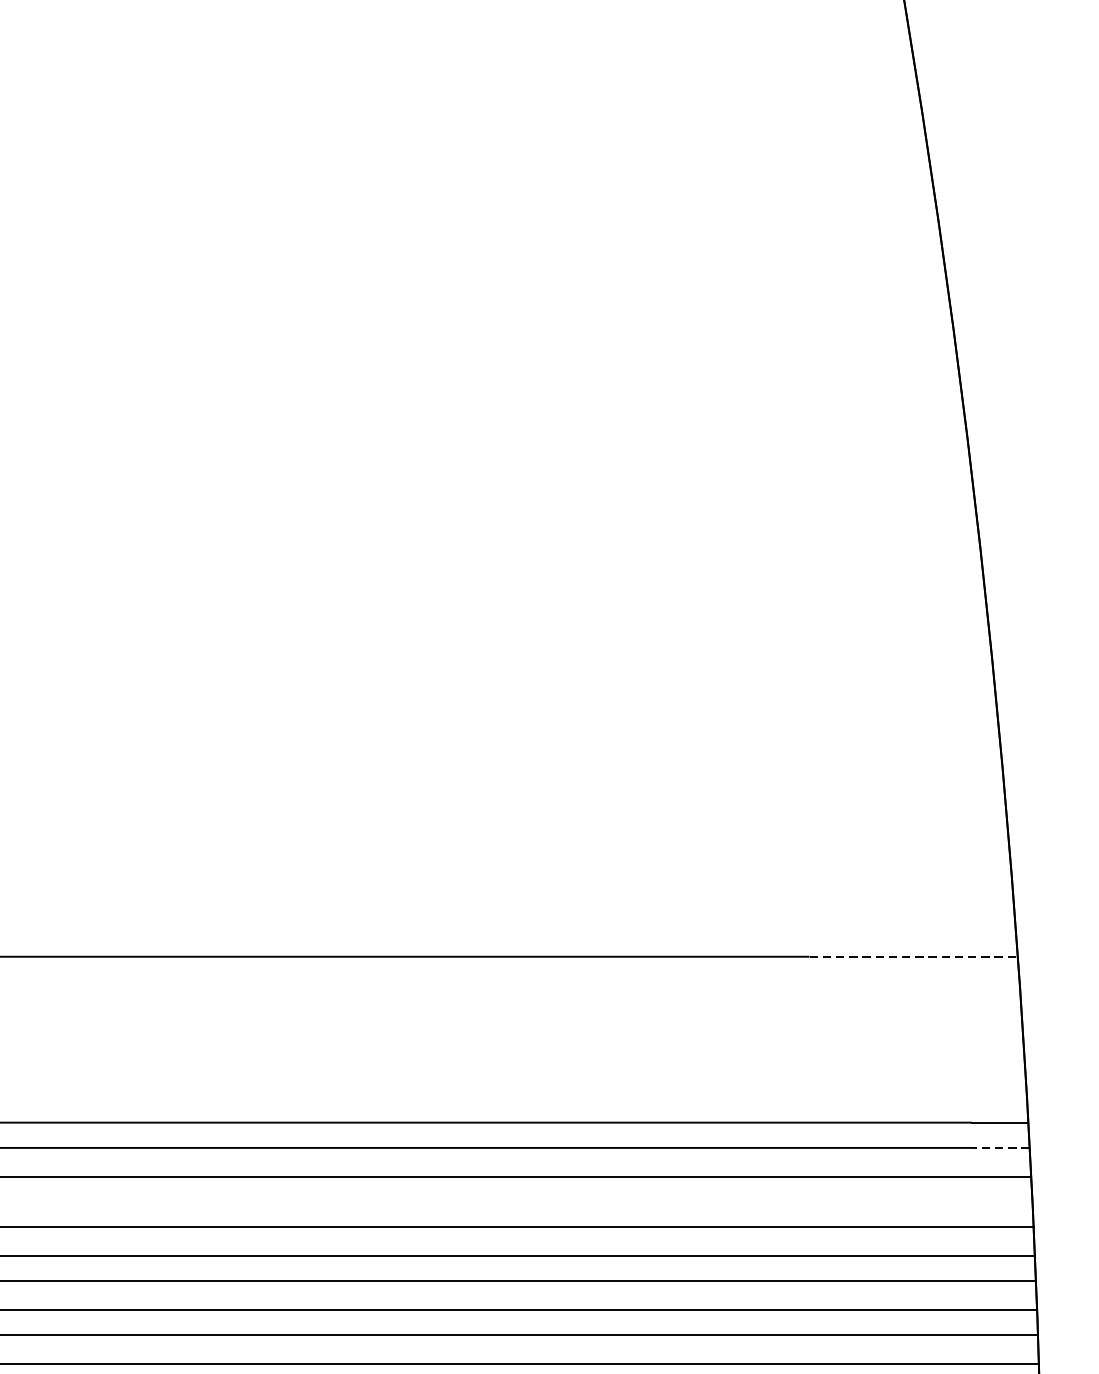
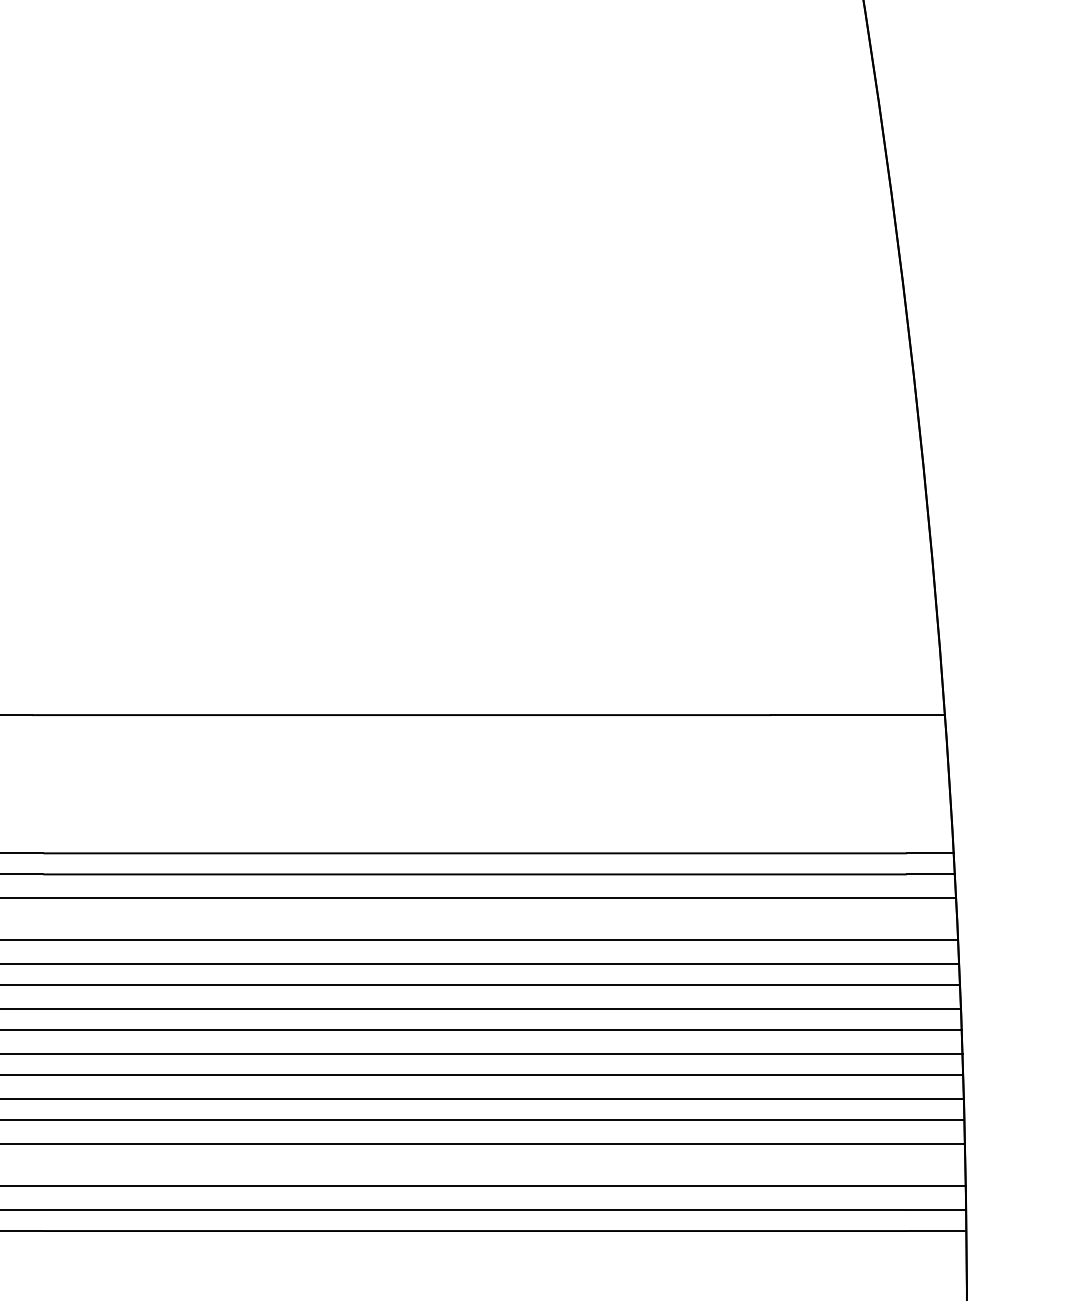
line: (914, 957) -> (858, 715), dashed -> solid
line: (1000, 1148) -> (930, 874), dashed -> solid

